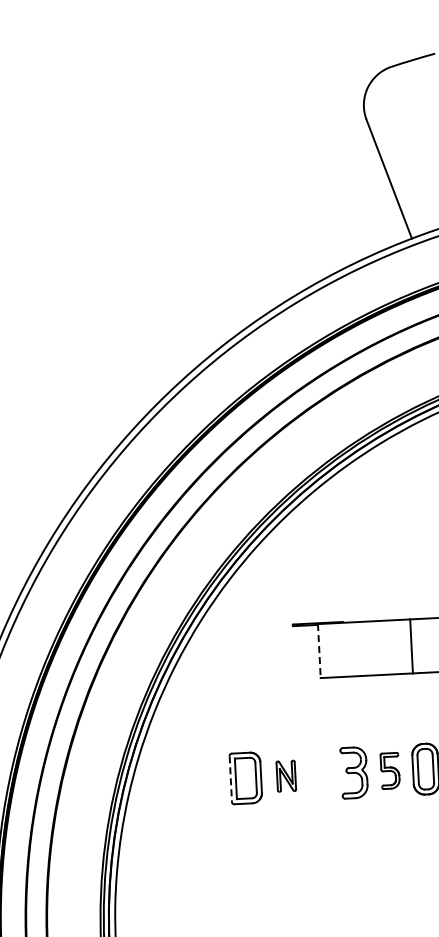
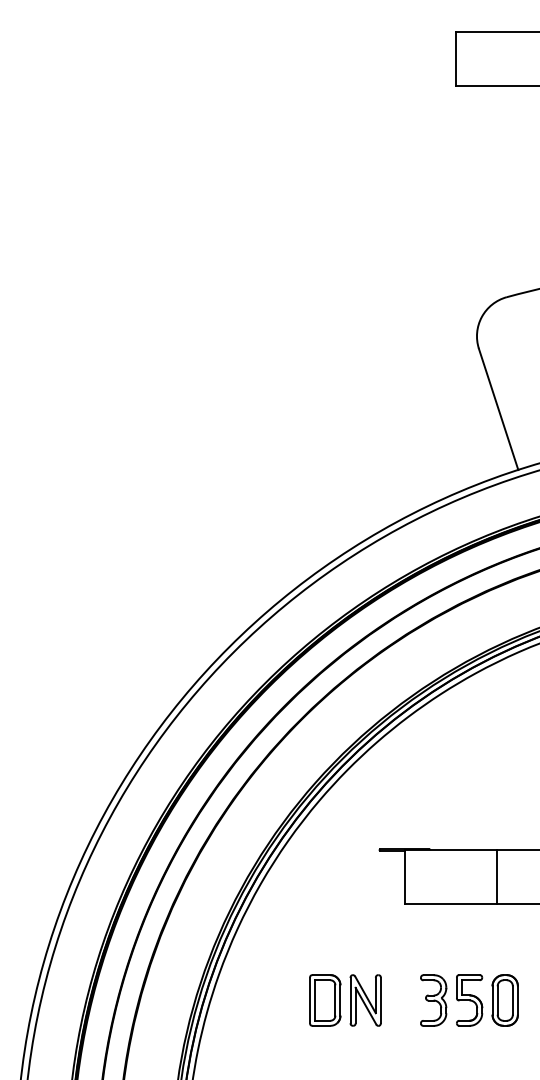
line: (318, 651) -> (404, 877), dashed -> solid
part: (390, 771) -> (469, 1000), size x1.43
part: (286, 776) -> (365, 1000), size x1.67
line: (231, 779) -> (310, 1000), dashed -> solid

